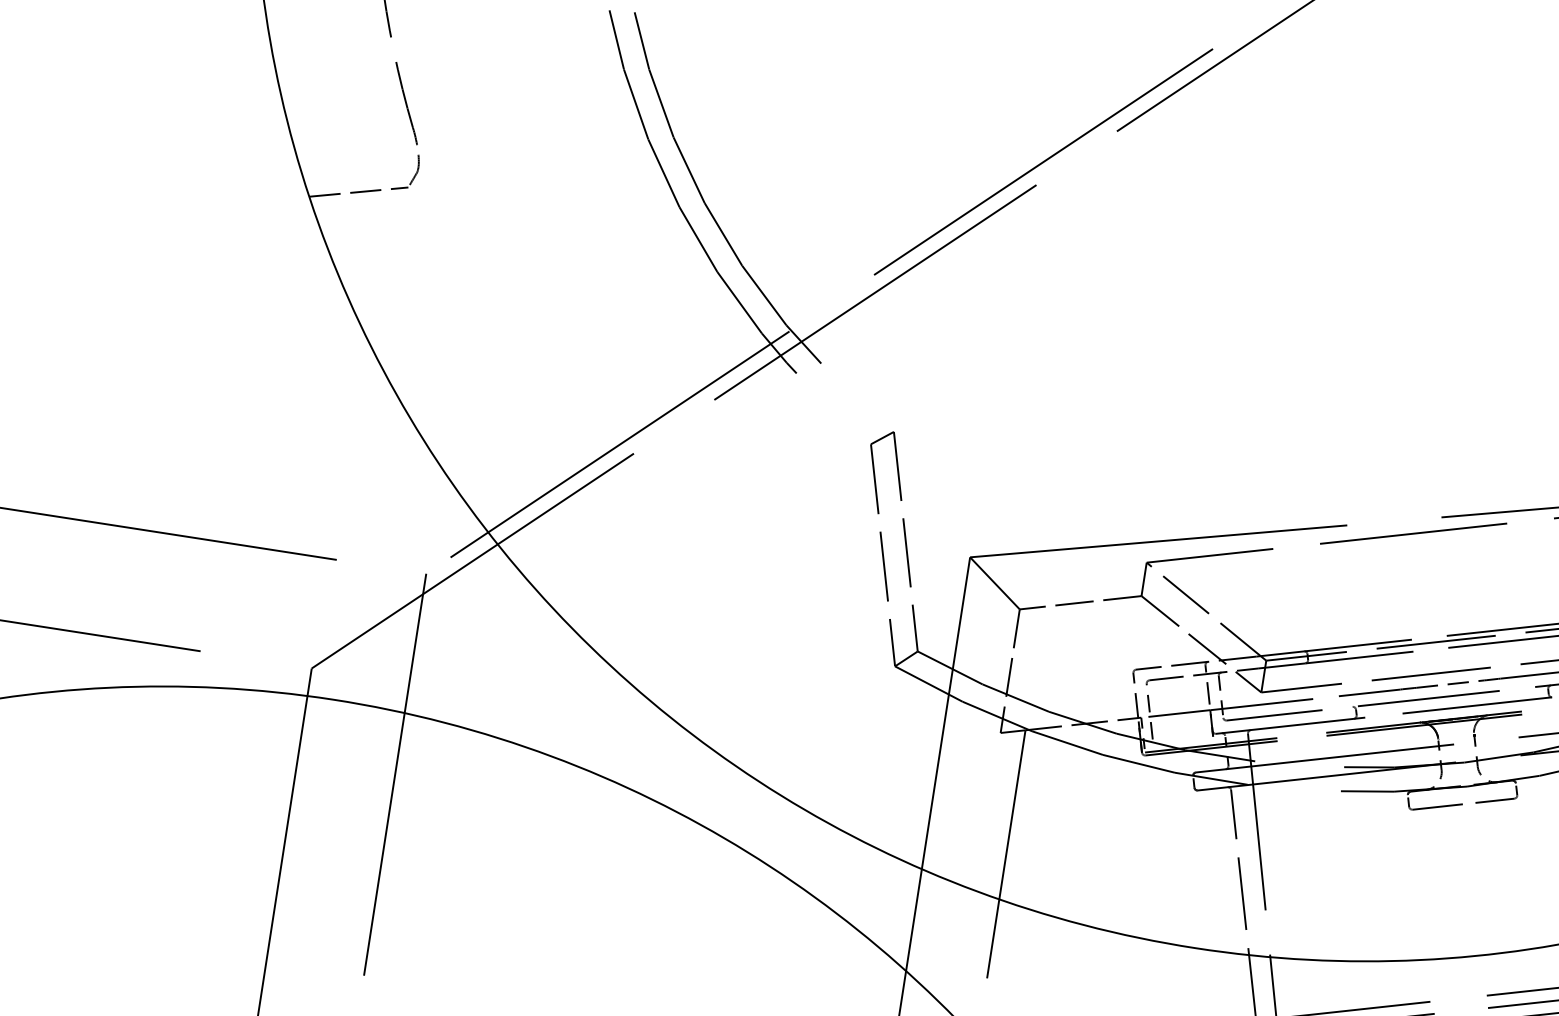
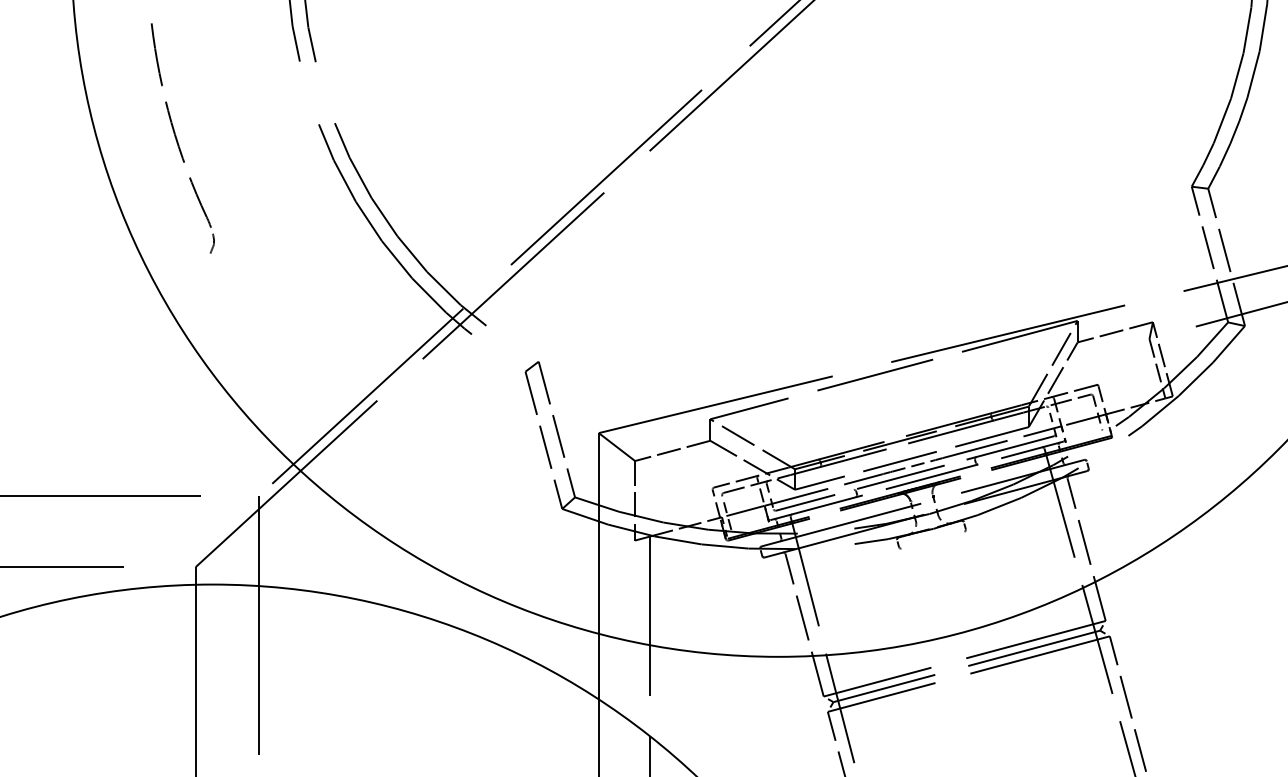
line: (358, 191) -> (178, 262), removed
line: (1462, 802) -> (932, 539), removed

